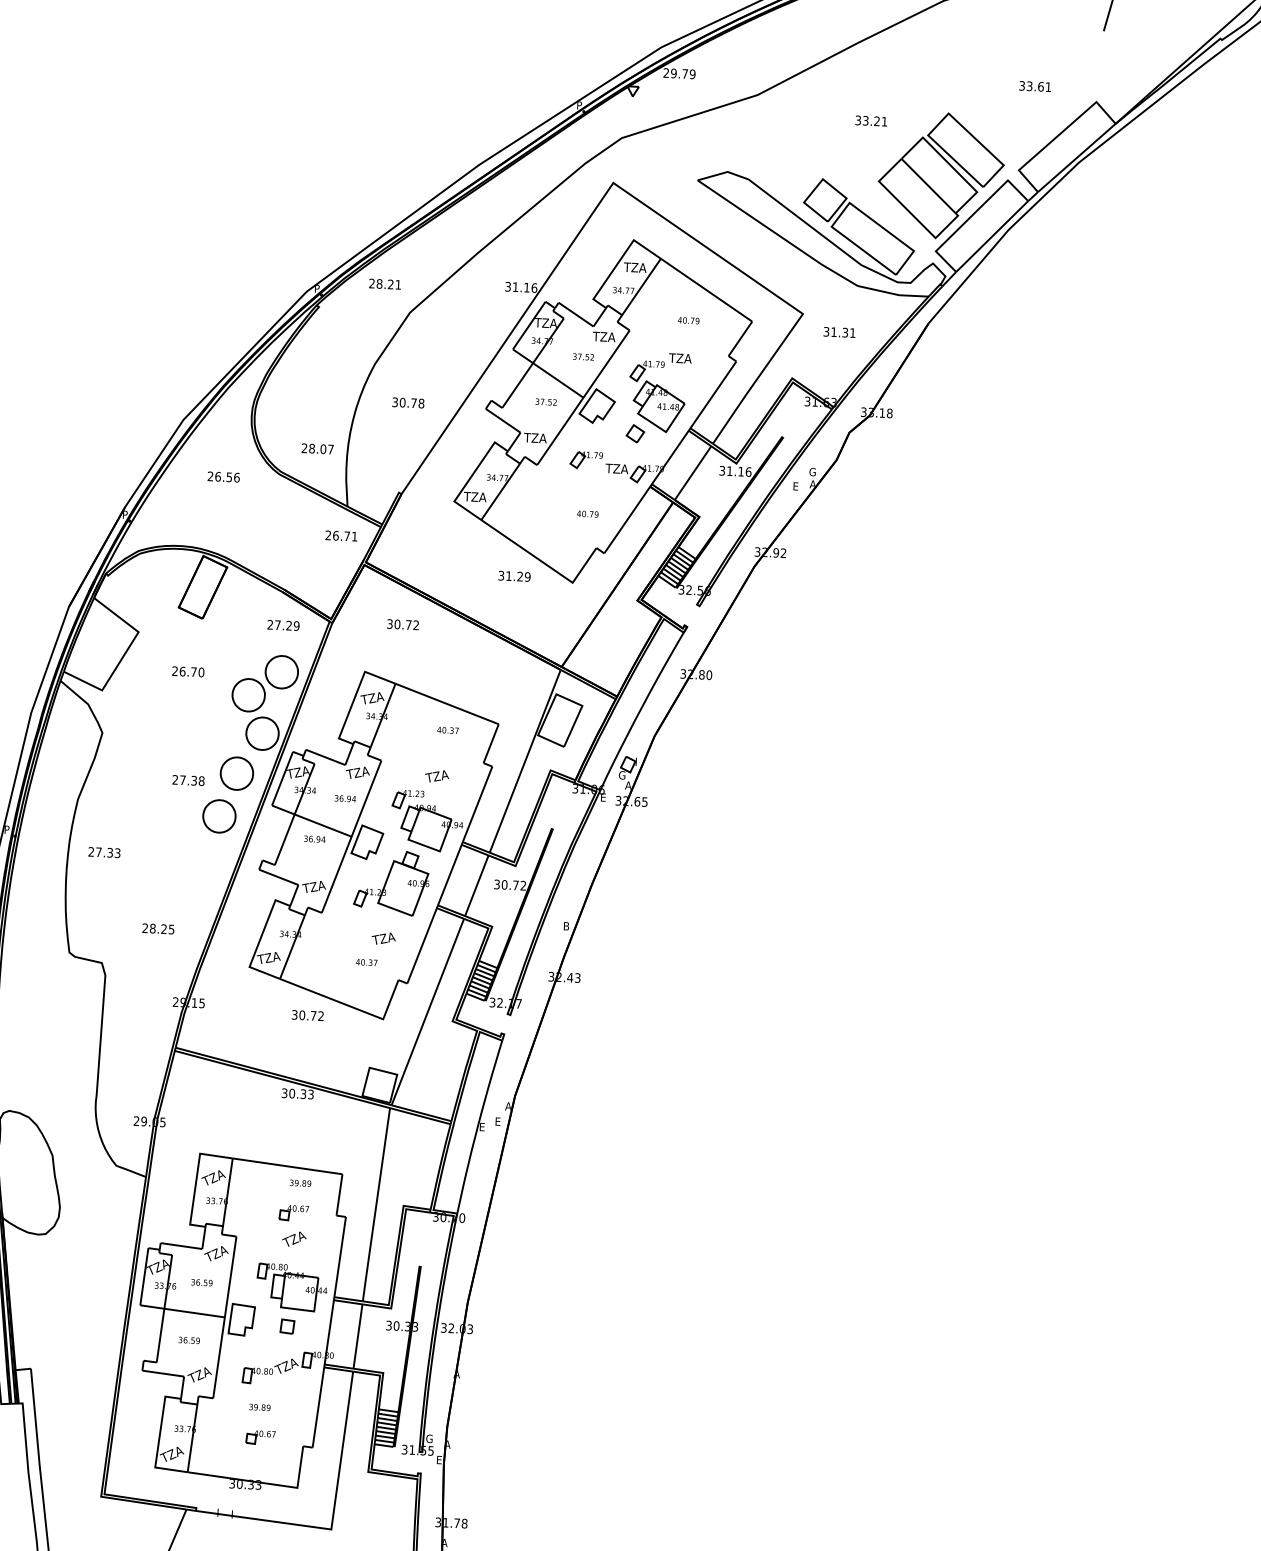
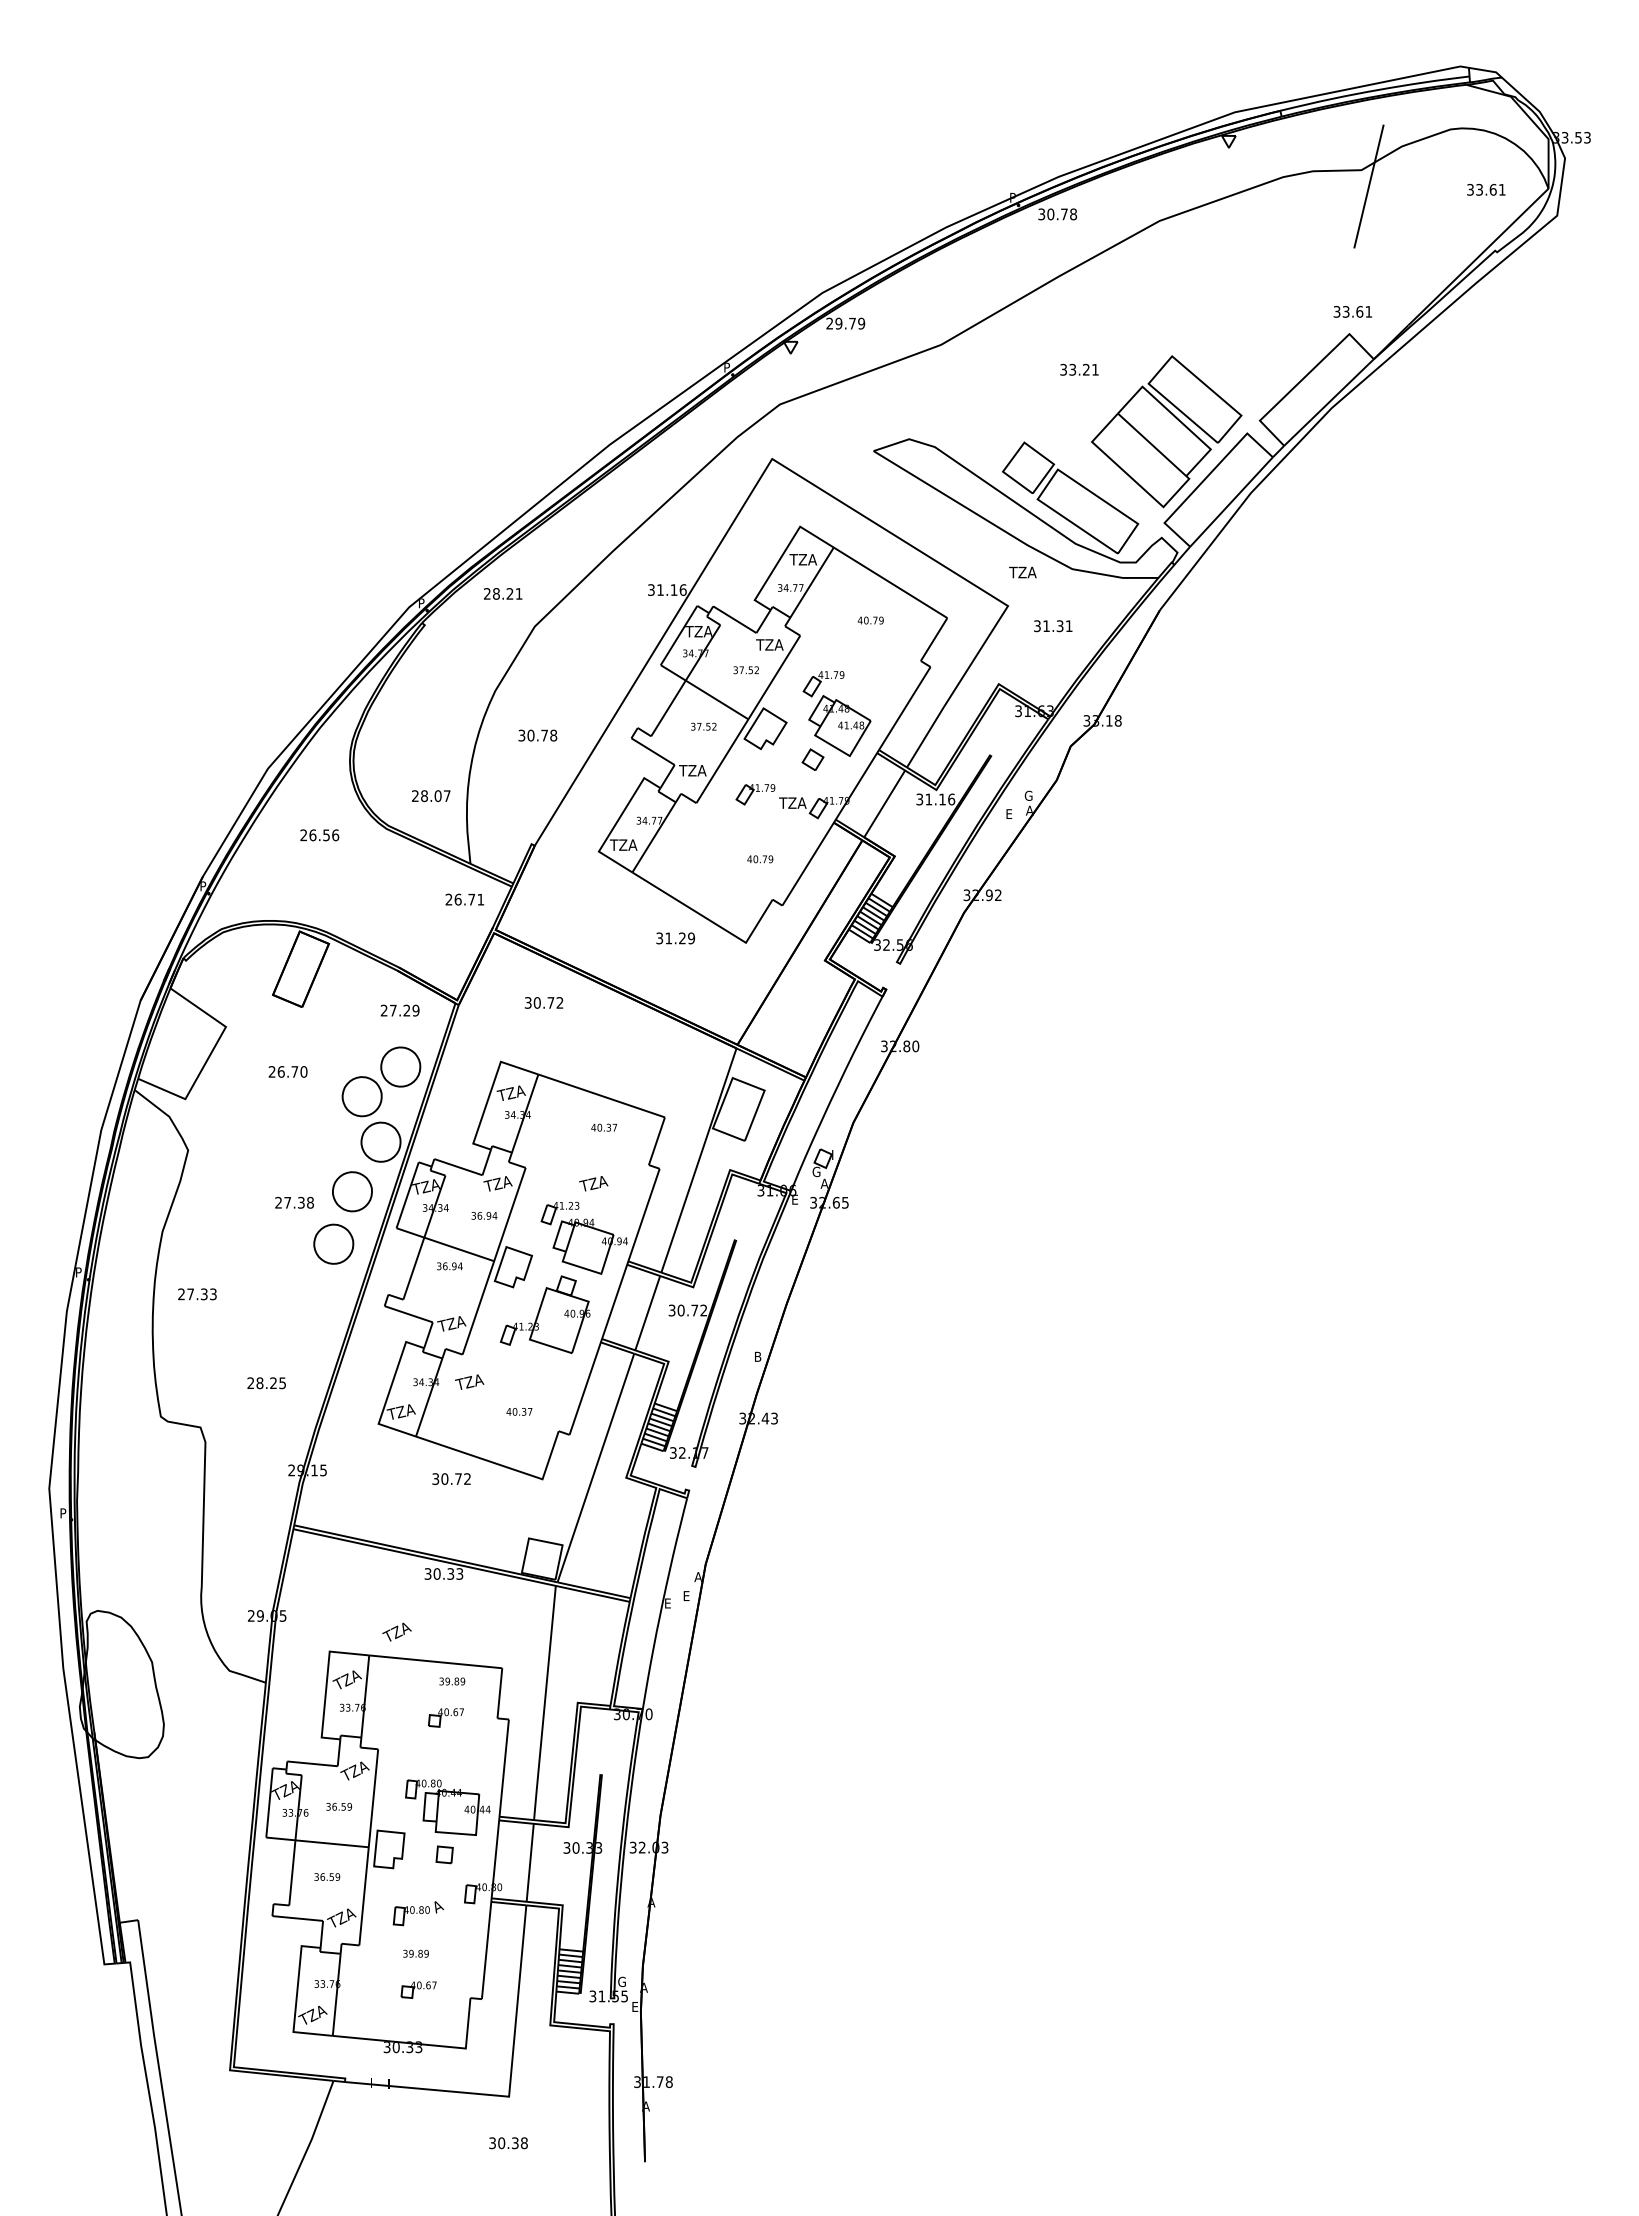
text: (1034, 86) -> (1352, 311), moved
text: (680, 358) -> (1022, 572), moved
text: (383, 938) -> (469, 1381), moved
text: (293, 1238) -> (396, 1631), moved
text: (286, 1366) -> (445, 1903), TZA -> A

